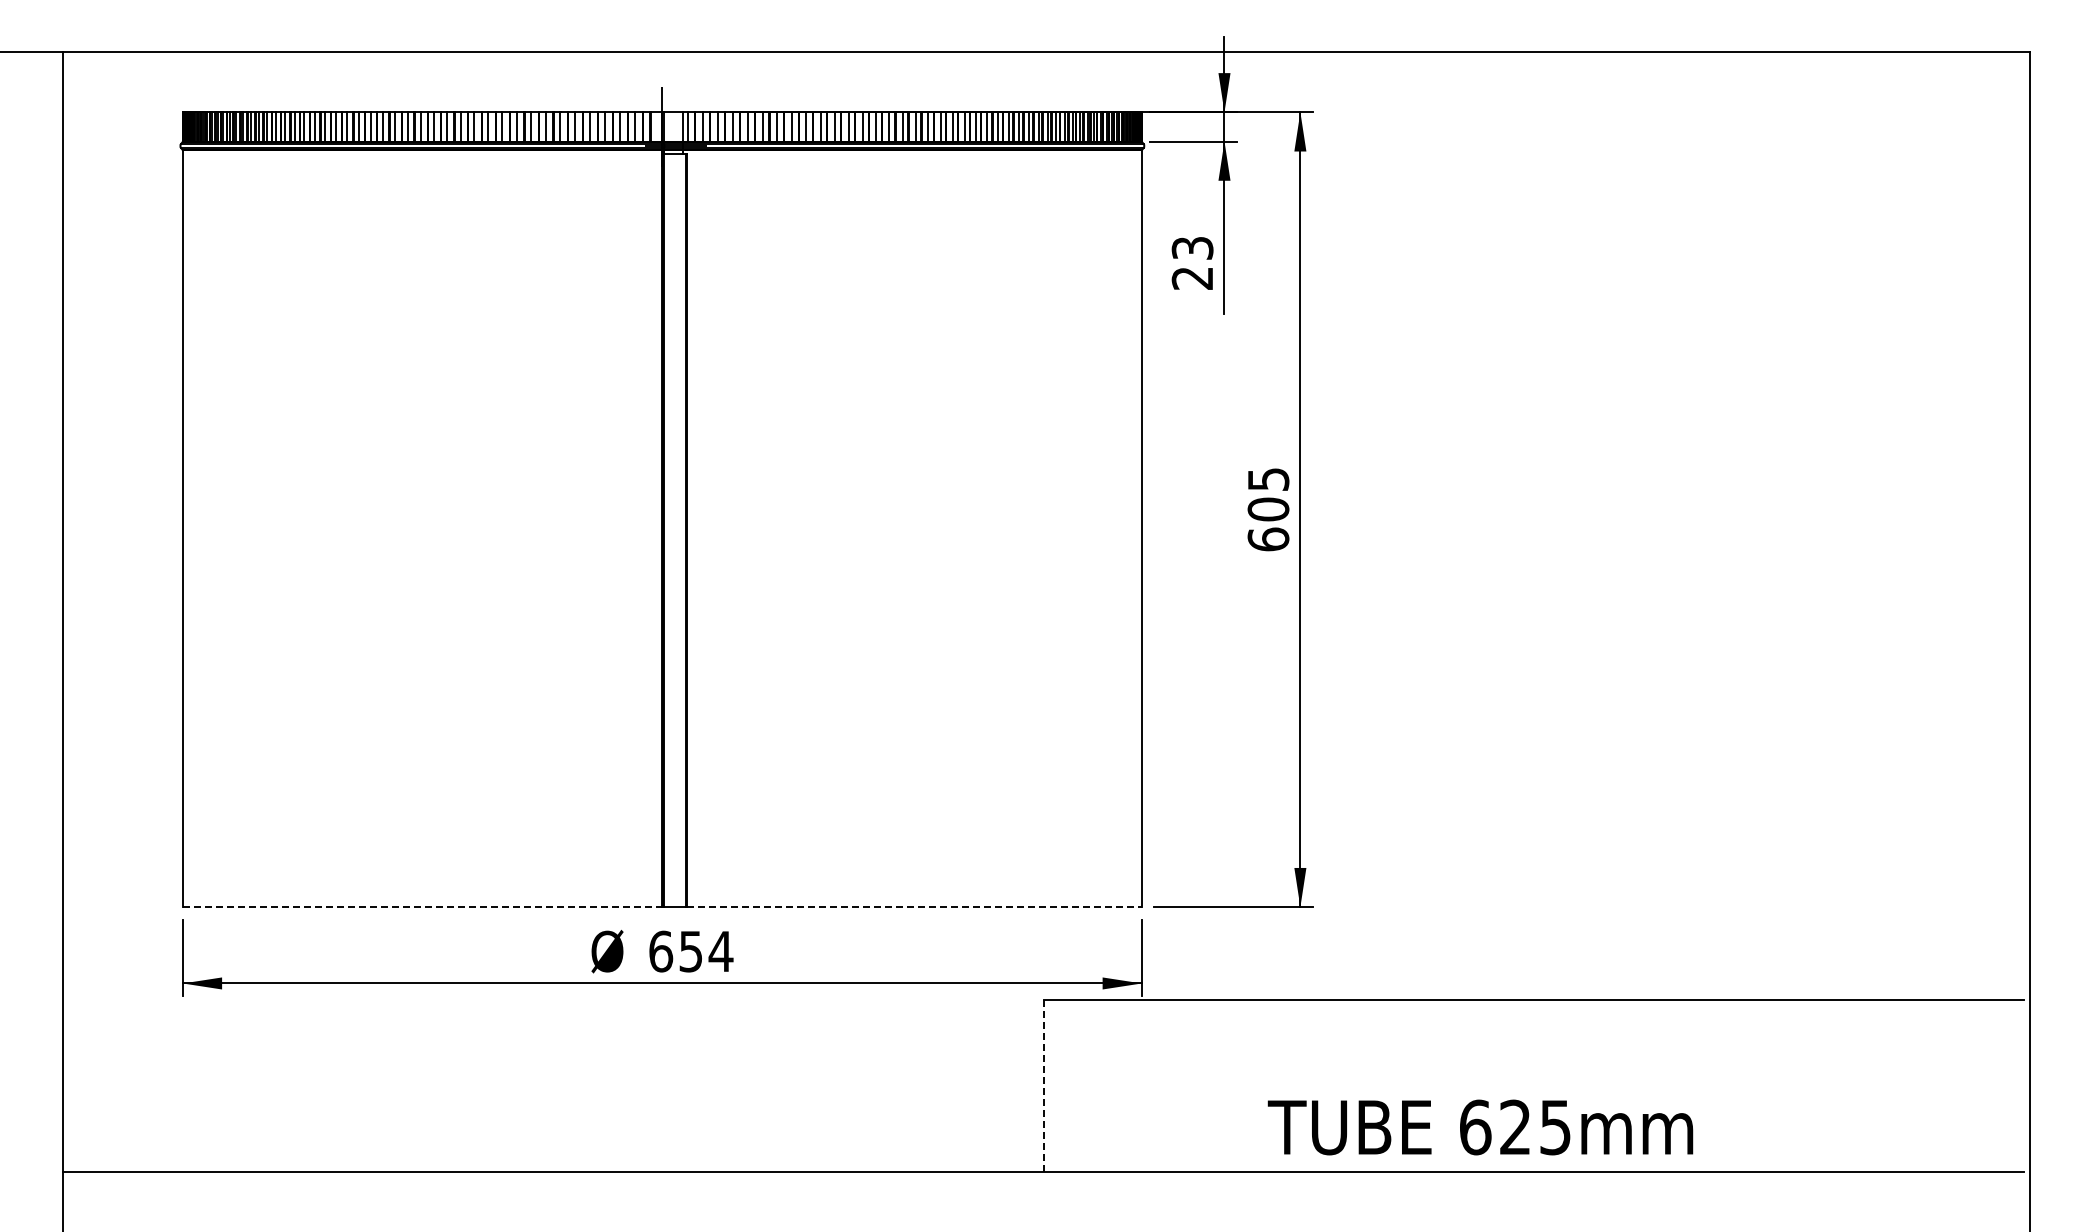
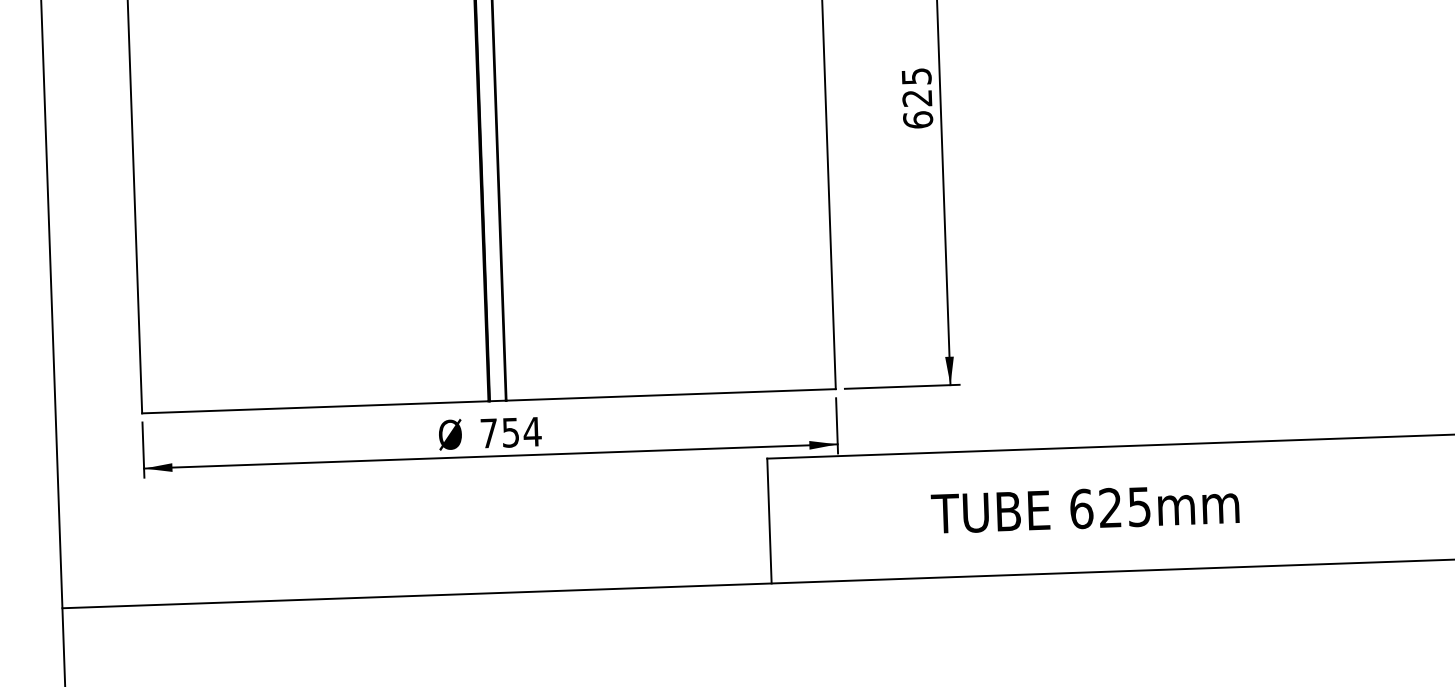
text: (1268, 509) -> (917, 98), 605 -> 625
line: (422, 907) -> (315, 407), dashed -> solid
line: (914, 907) -> (671, 395), dashed -> solid
text: (661, 951) -> (489, 433), 654 -> 754
line: (1043, 1085) -> (769, 520), dashed -> solid
text: (1480, 1127) -> (1085, 508), moved

